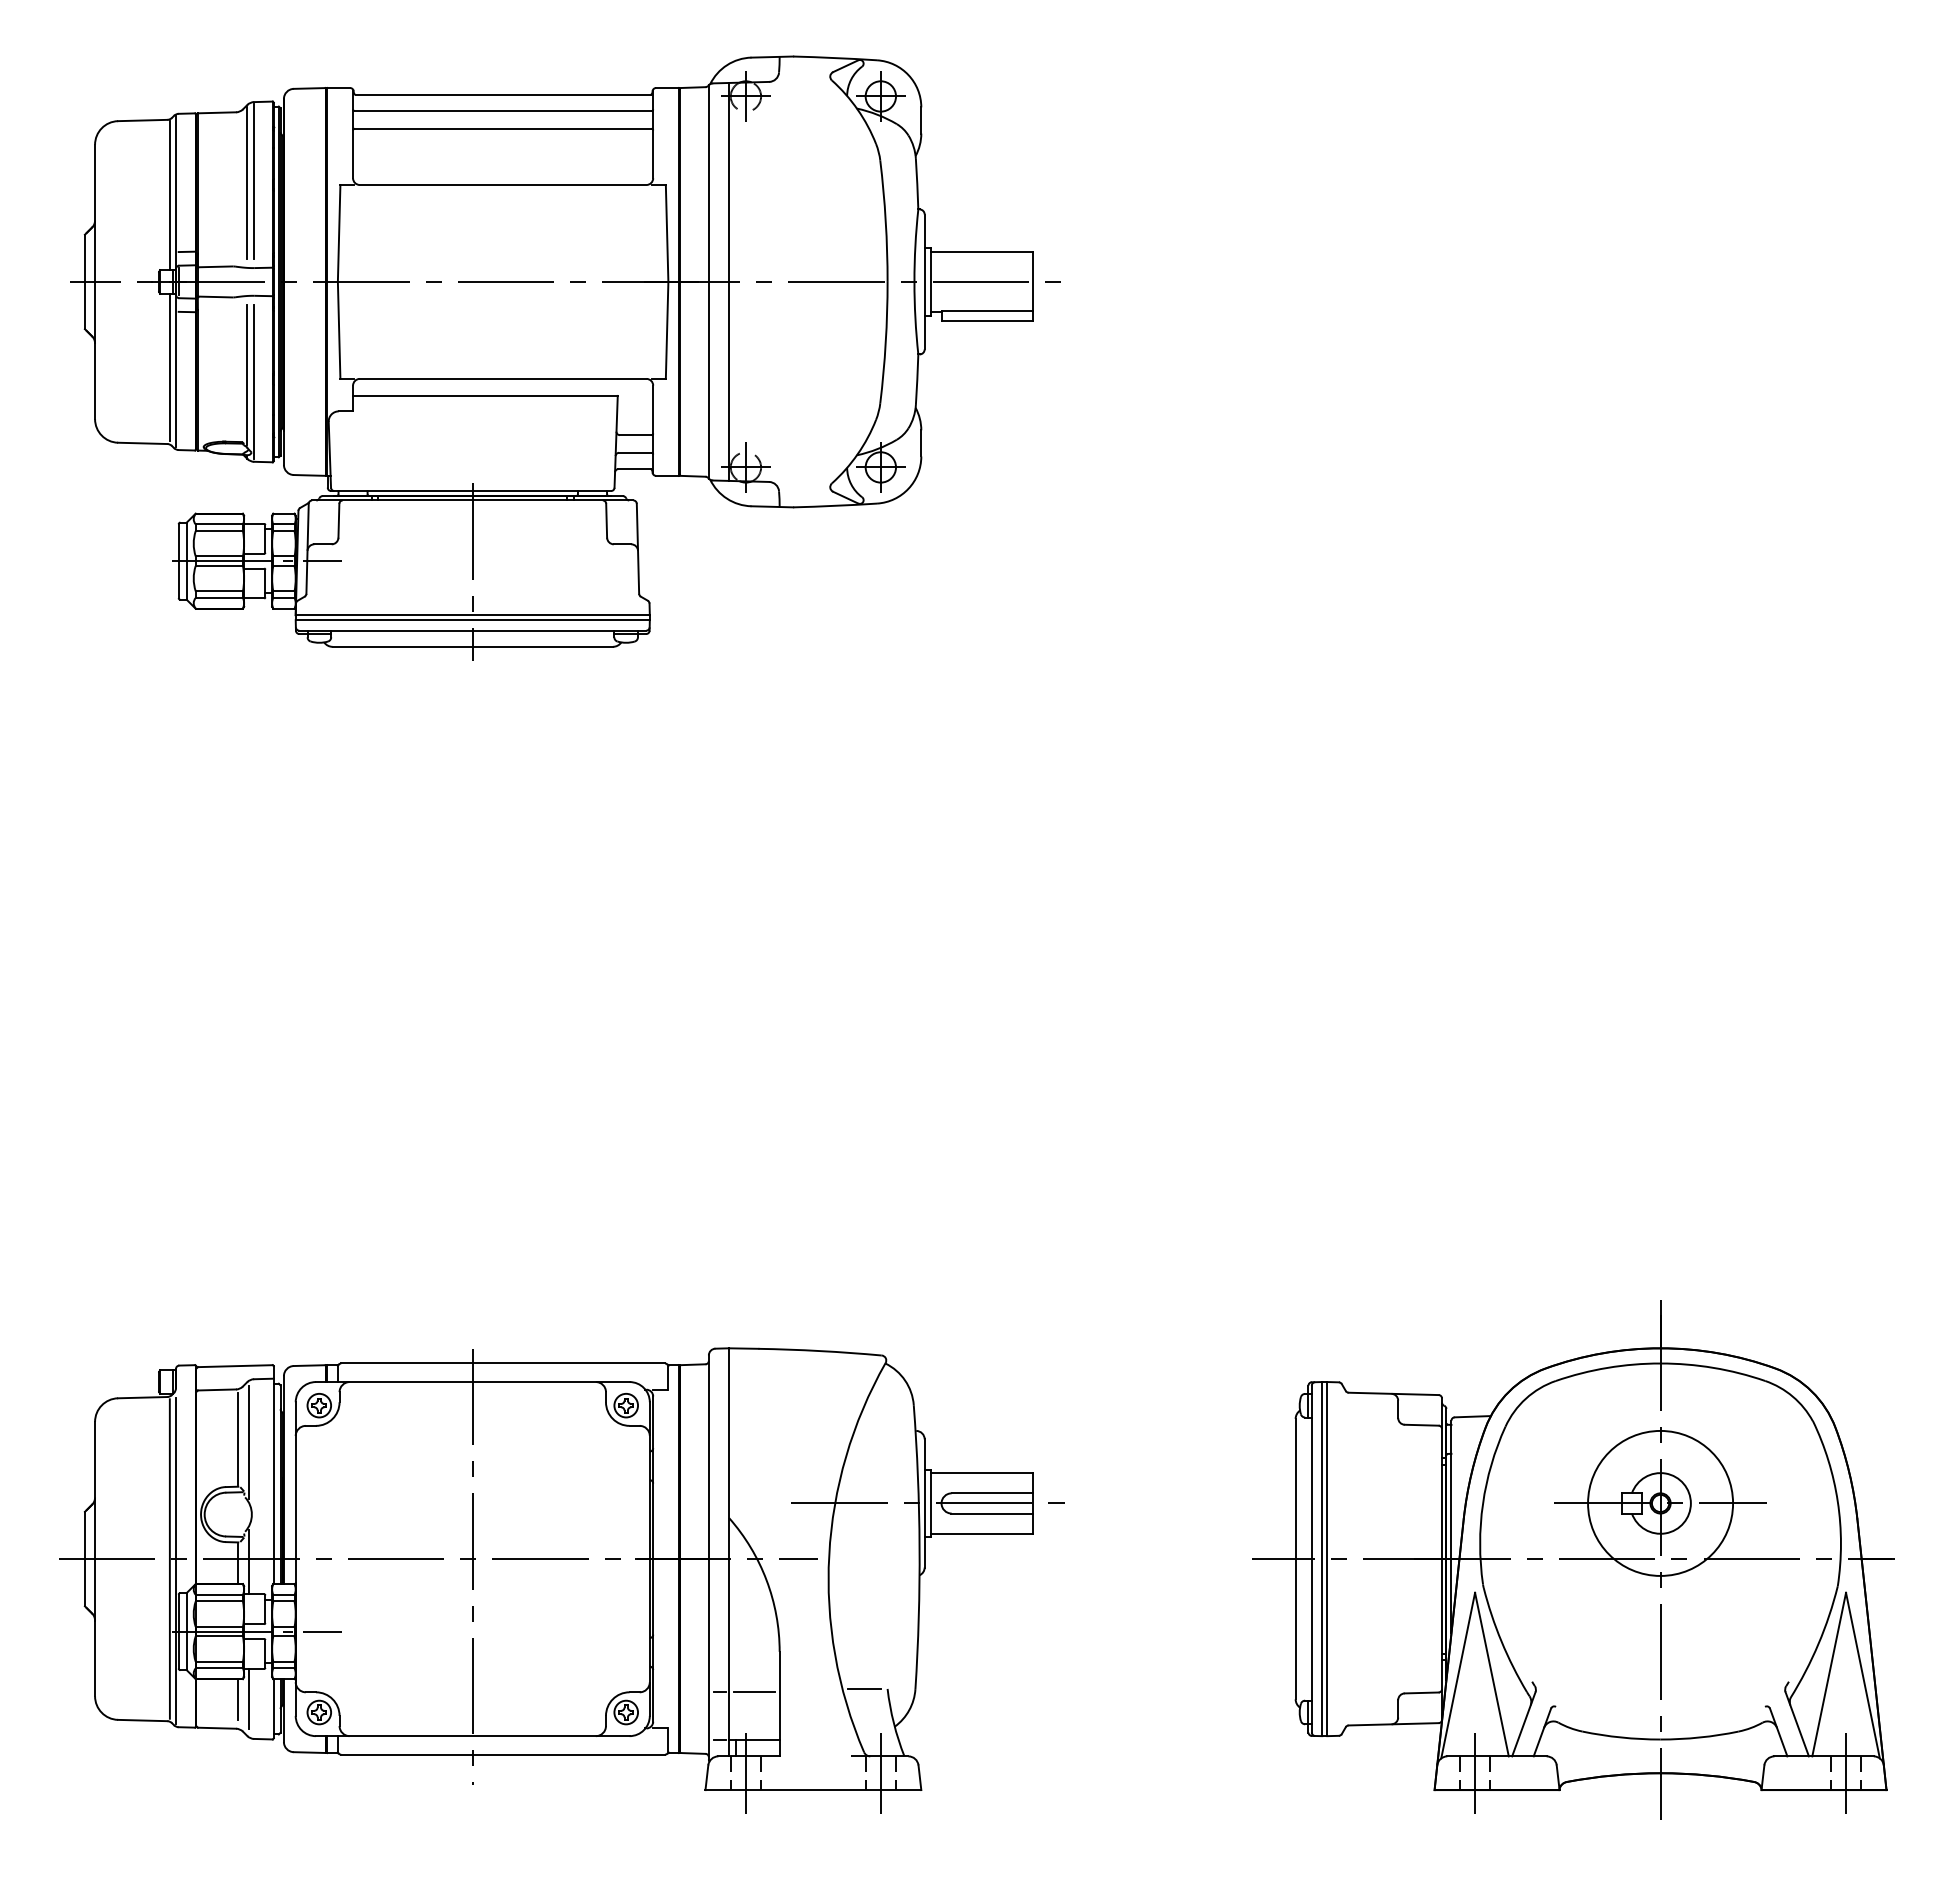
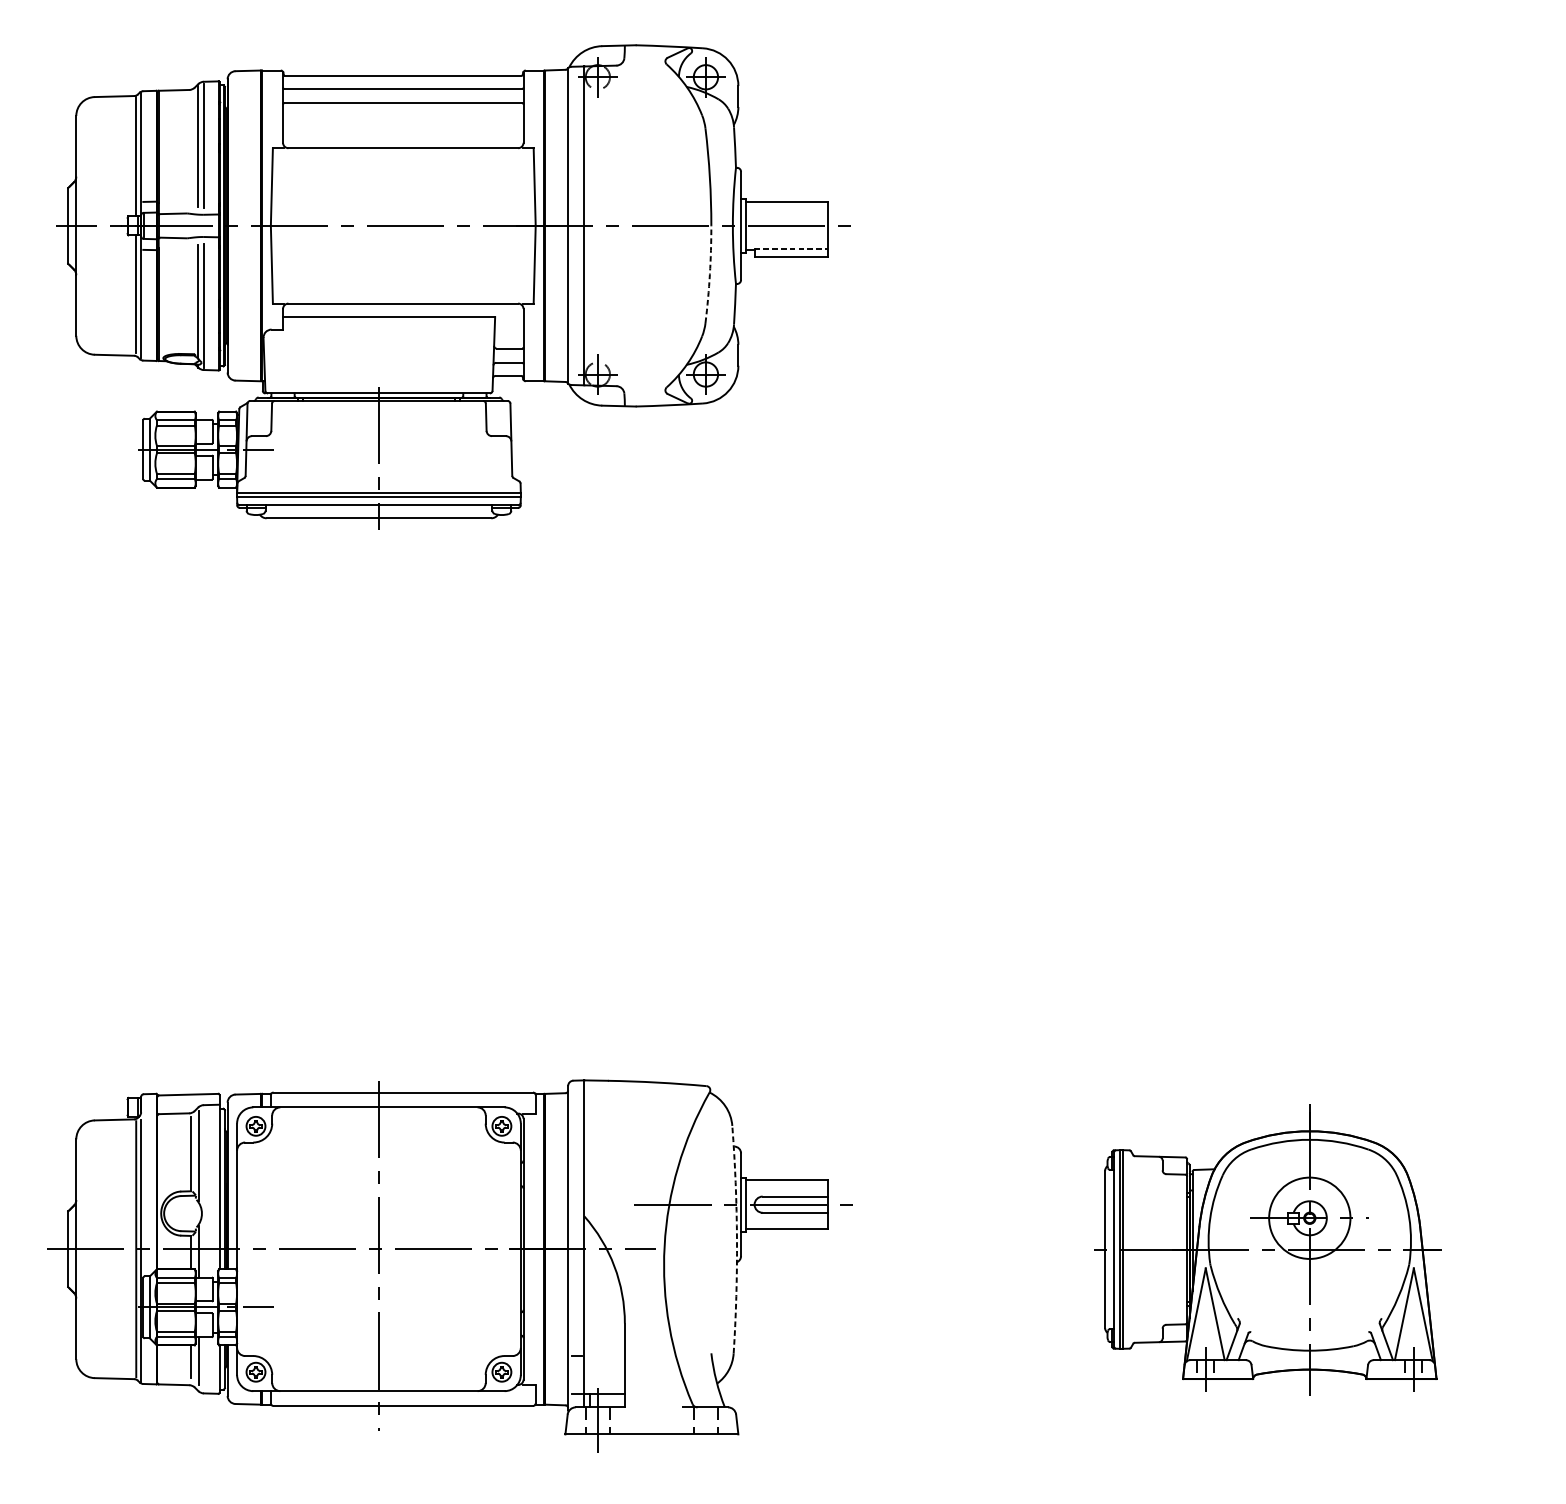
line: (987, 310) -> (791, 248), solid -> dashed
arc: (885, 342) -> (709, 274), solid -> dashed
arc: (919, 1547) -> (736, 1239), solid -> dashed
part: (1573, 1559) -> (1260, 1249), size x0.7
line: (863, 1688) -> (692, 1352), removed
line: (753, 1692) -> (603, 1356), removed
line: (880, 1772) -> (705, 1420), removed

